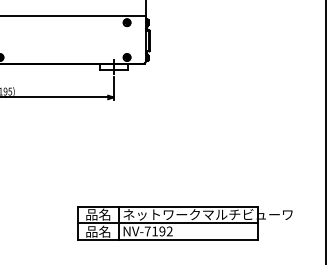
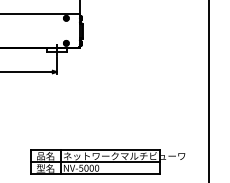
text: (91, 231) -> (40, 168), 品名 -> 型名
text: (158, 231) -> (88, 168), NV-7192 -> NV-5000

